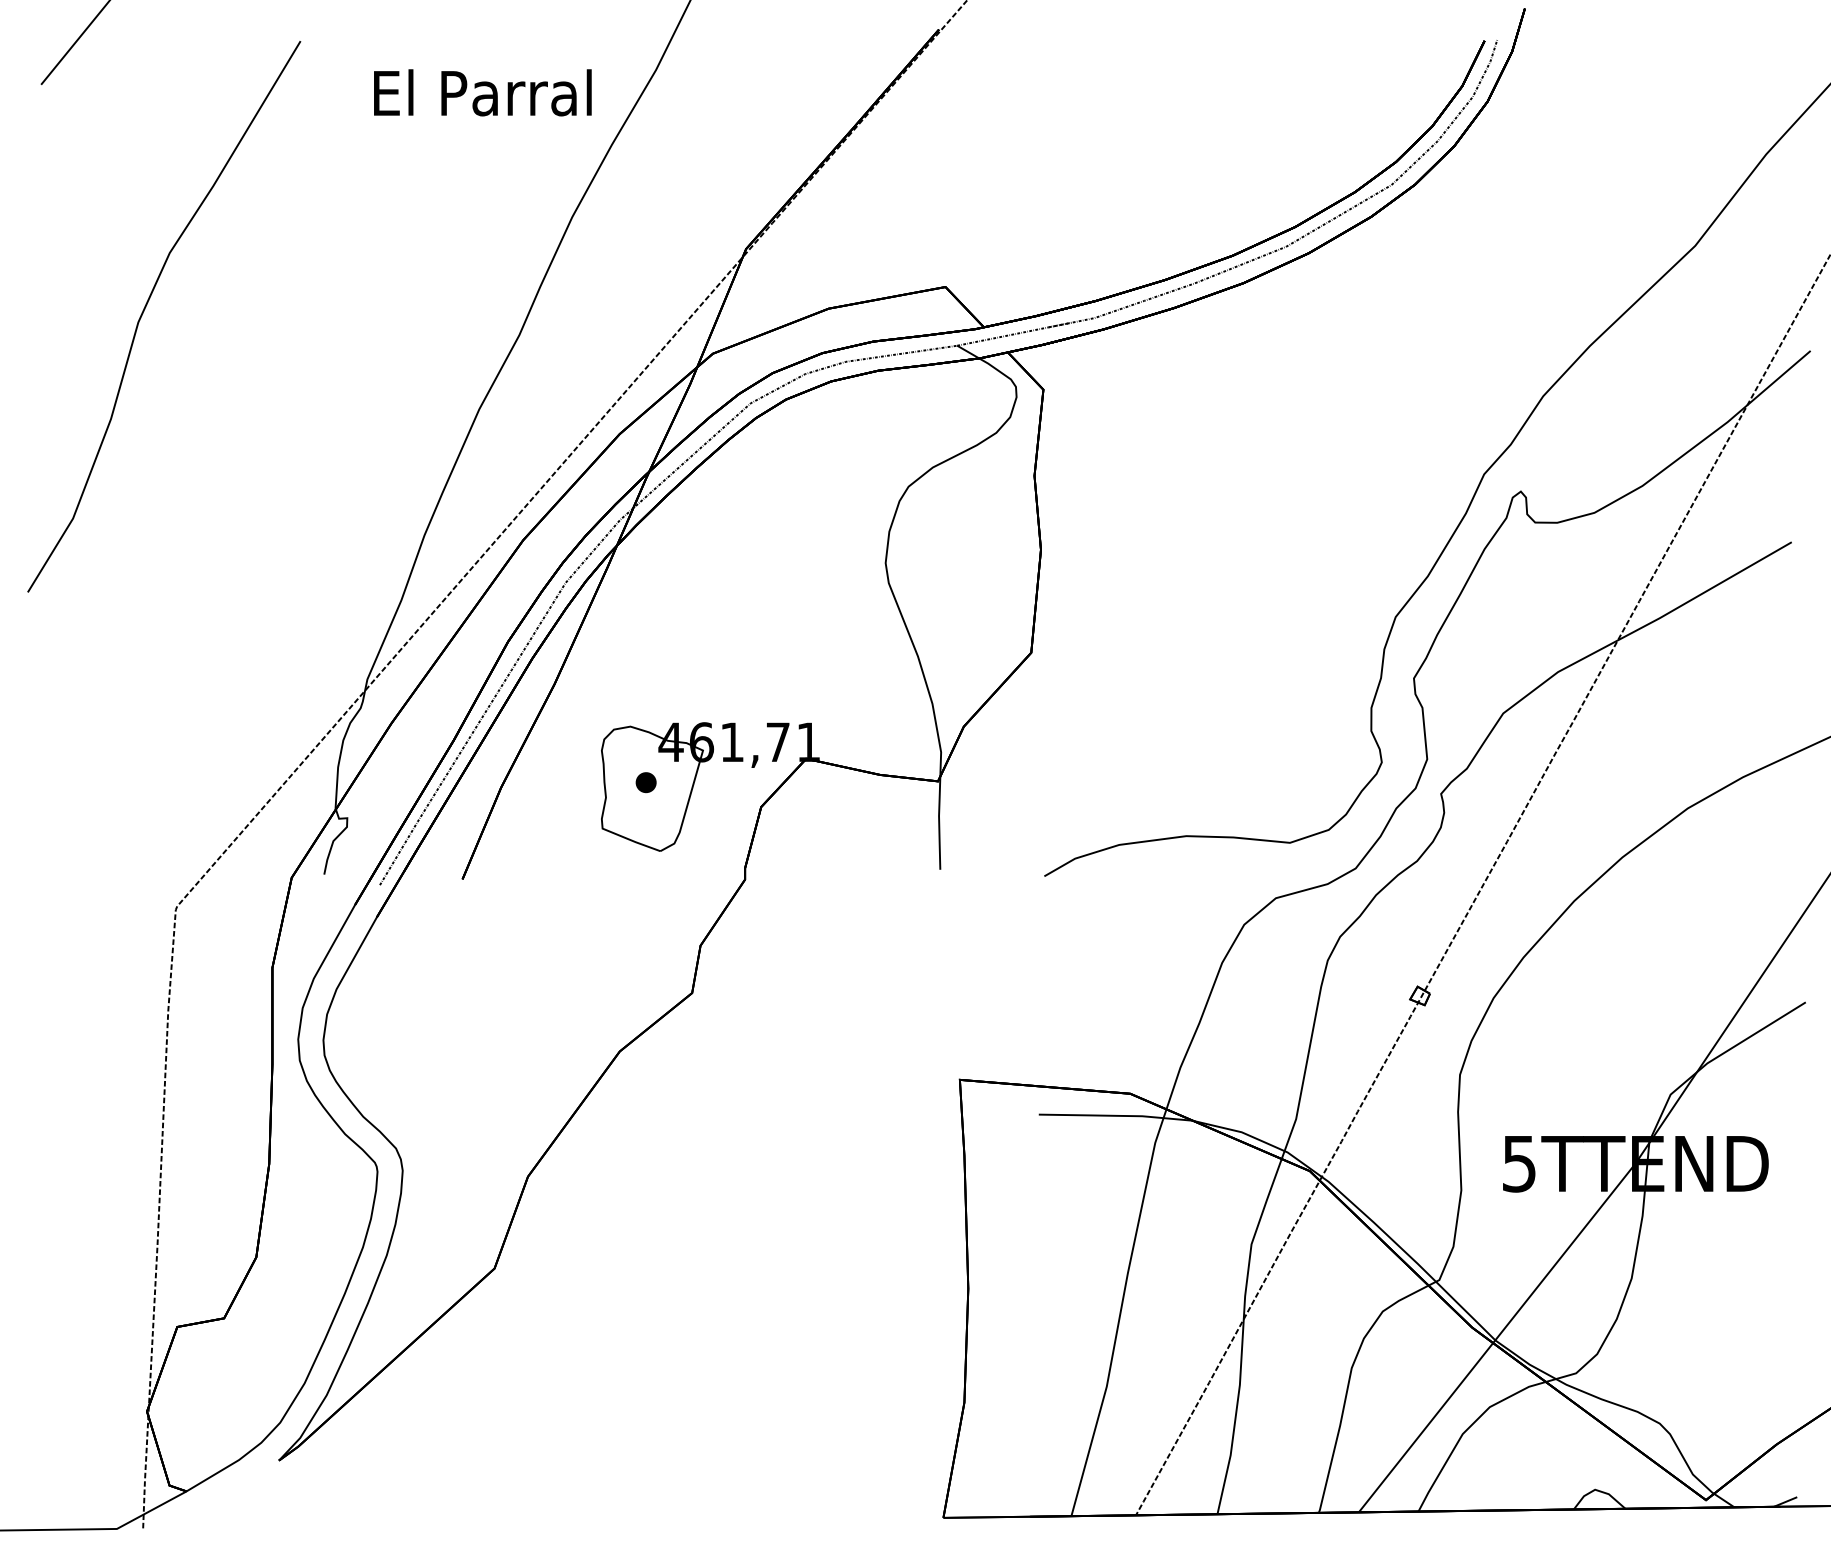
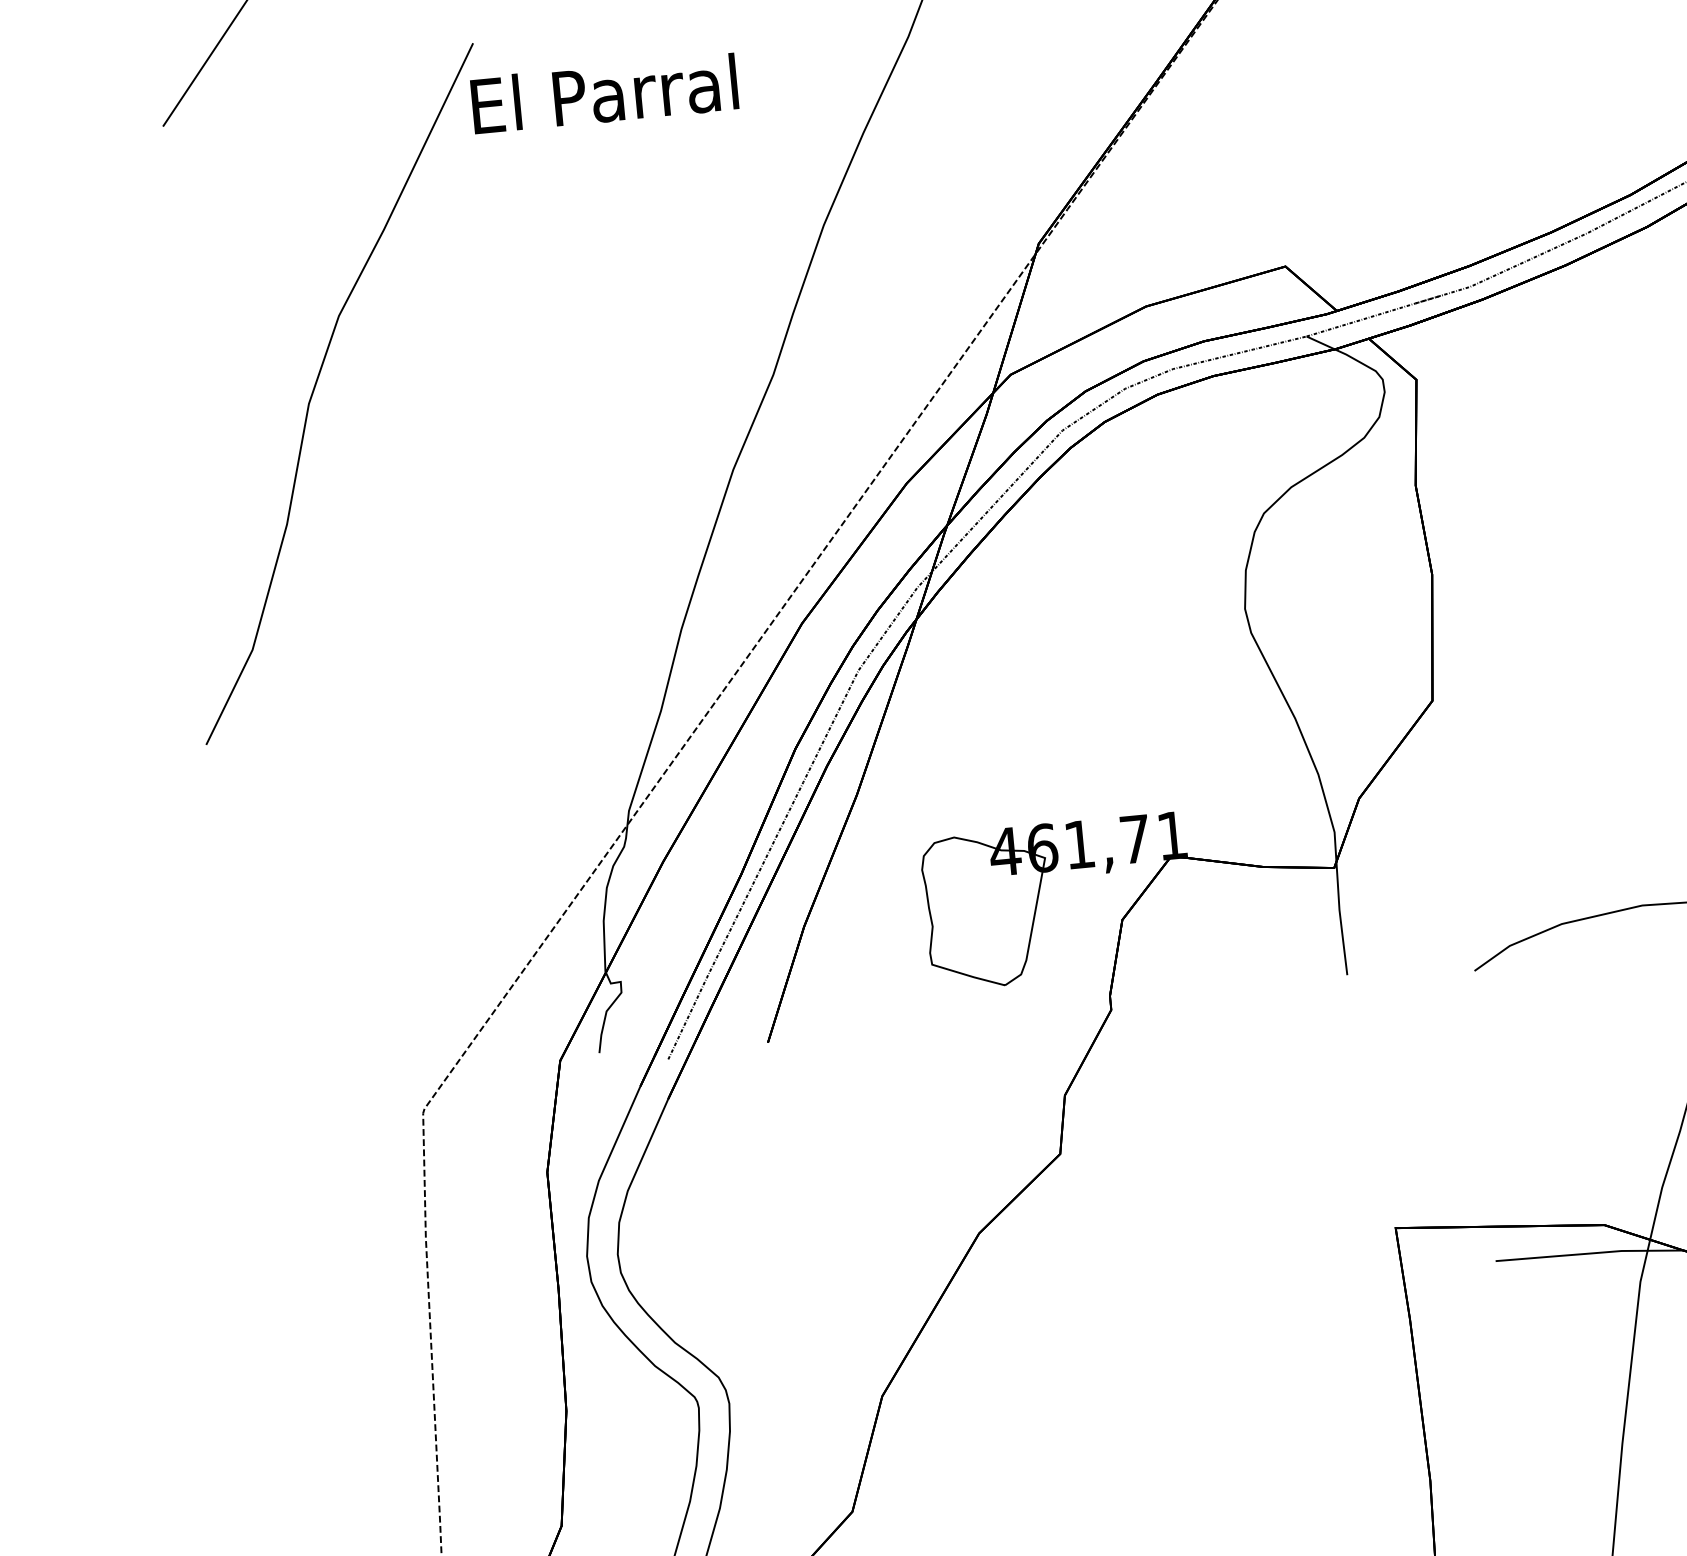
text: (482, 92) -> (604, 93), moved
part: (645, 782) -> (978, 903), removed

